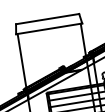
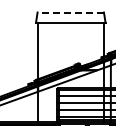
line: (47, 19) -> (70, 12), solid -> dashed

